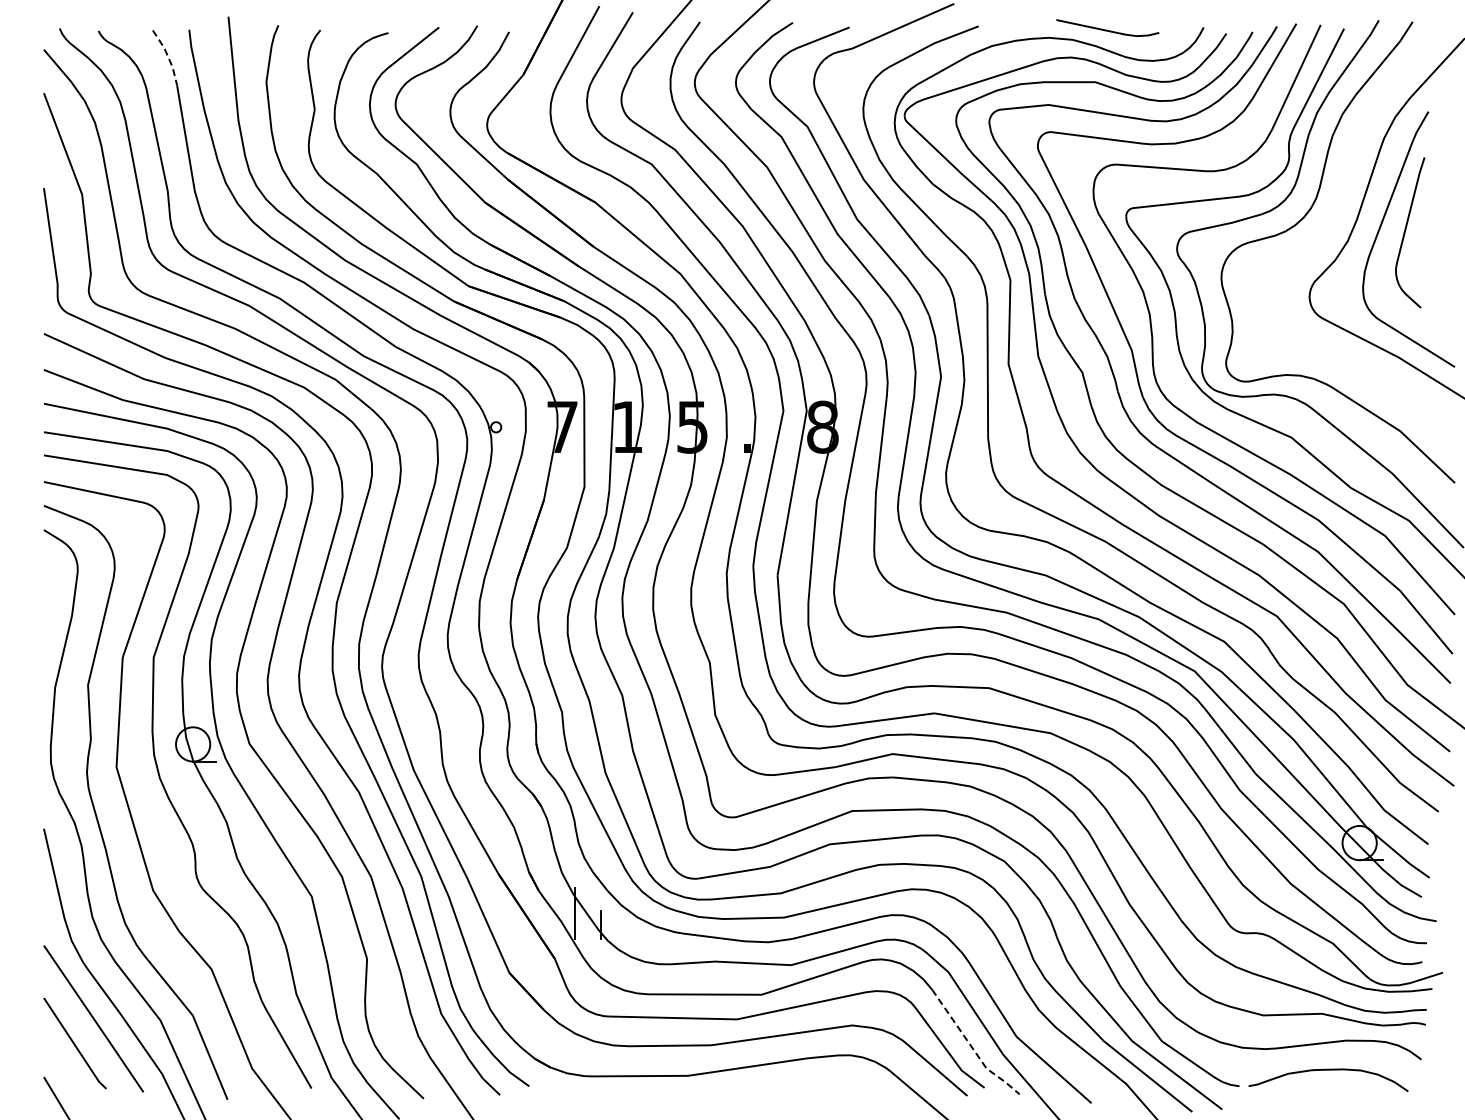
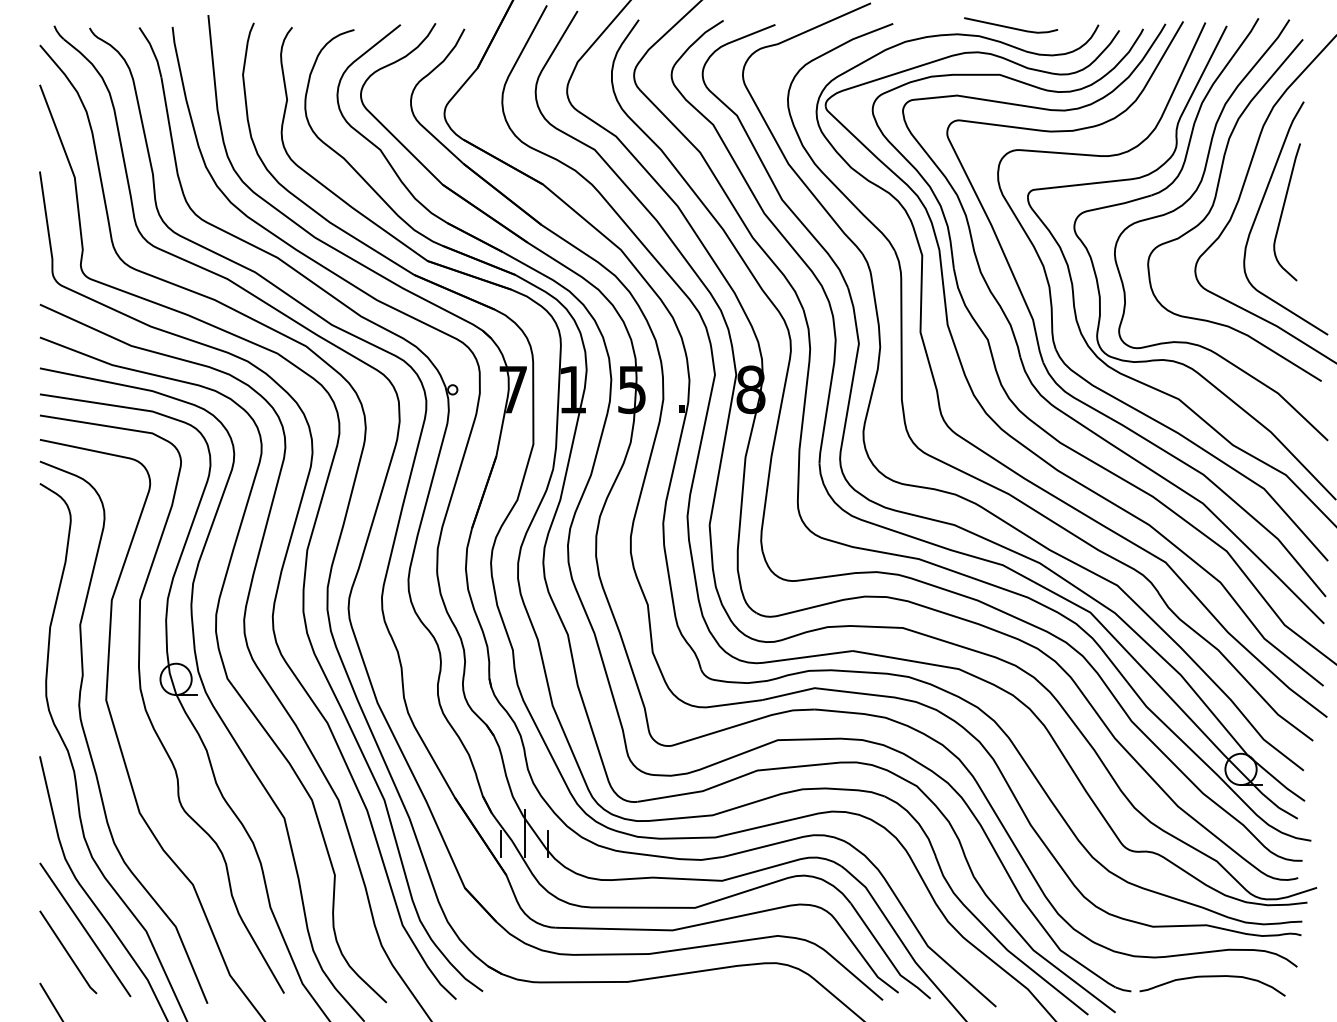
line: (168, 56) -> (153, 51), dashed -> solid
curve: (1330, 223) -> (1214, 203), added
line: (549, 924) -> (501, 843), added
line: (972, 1048) -> (887, 956), dashed -> solid

